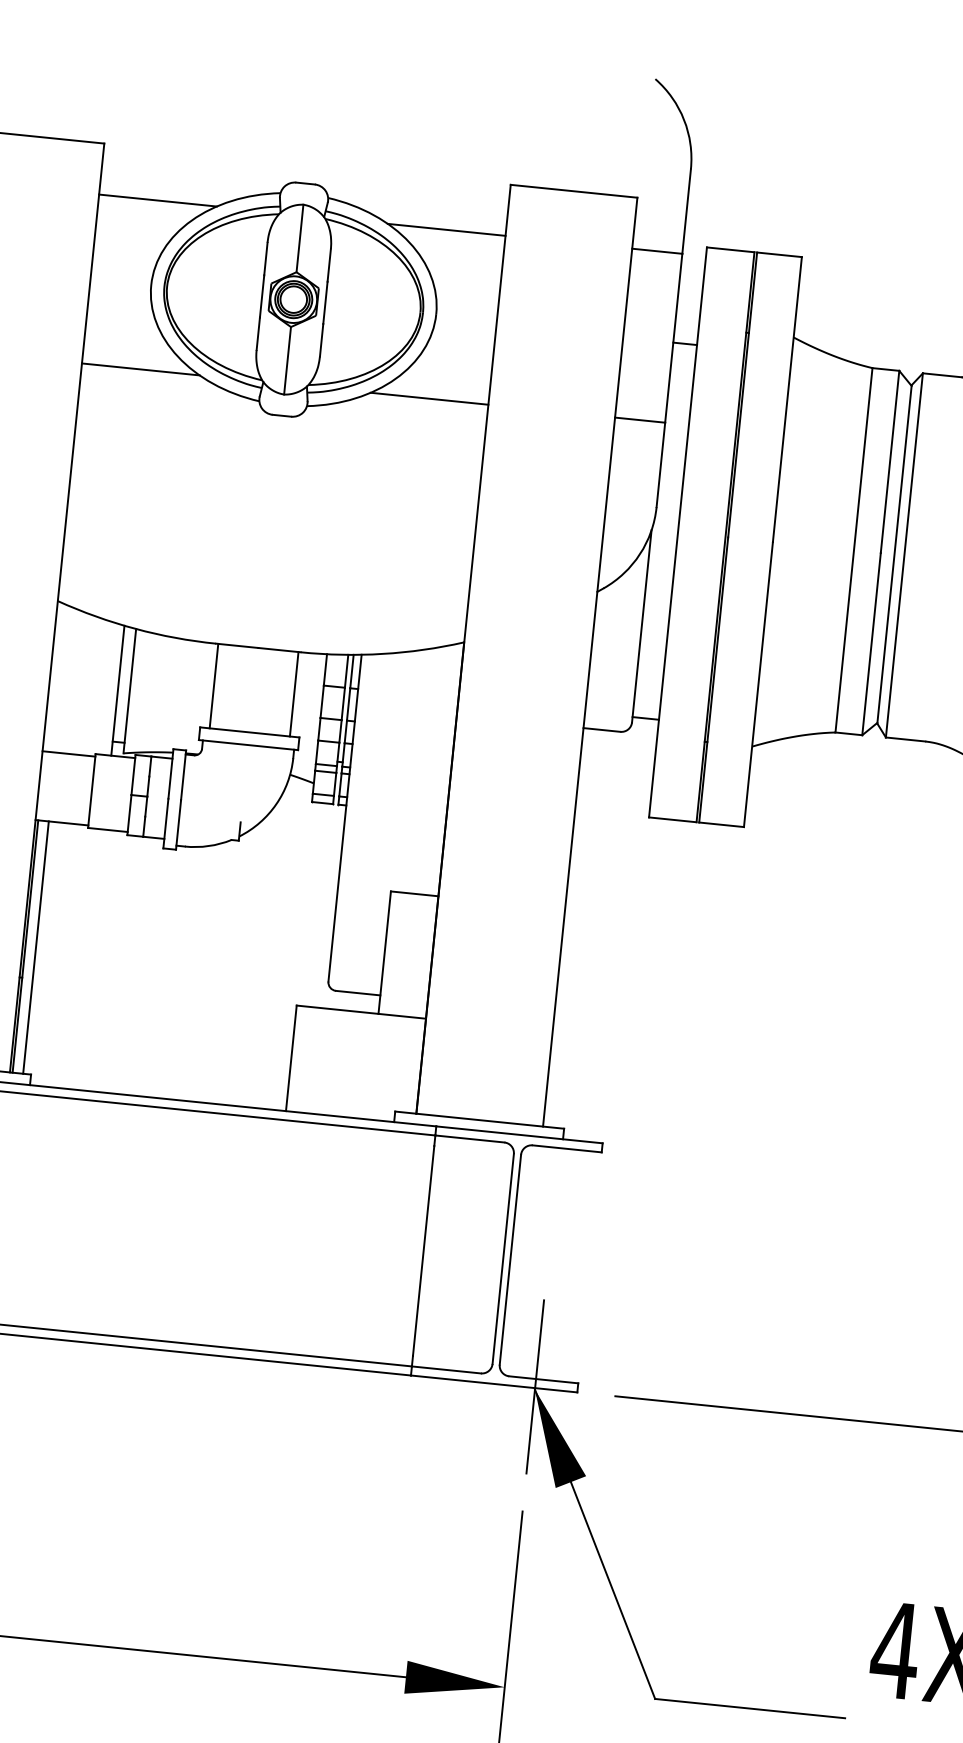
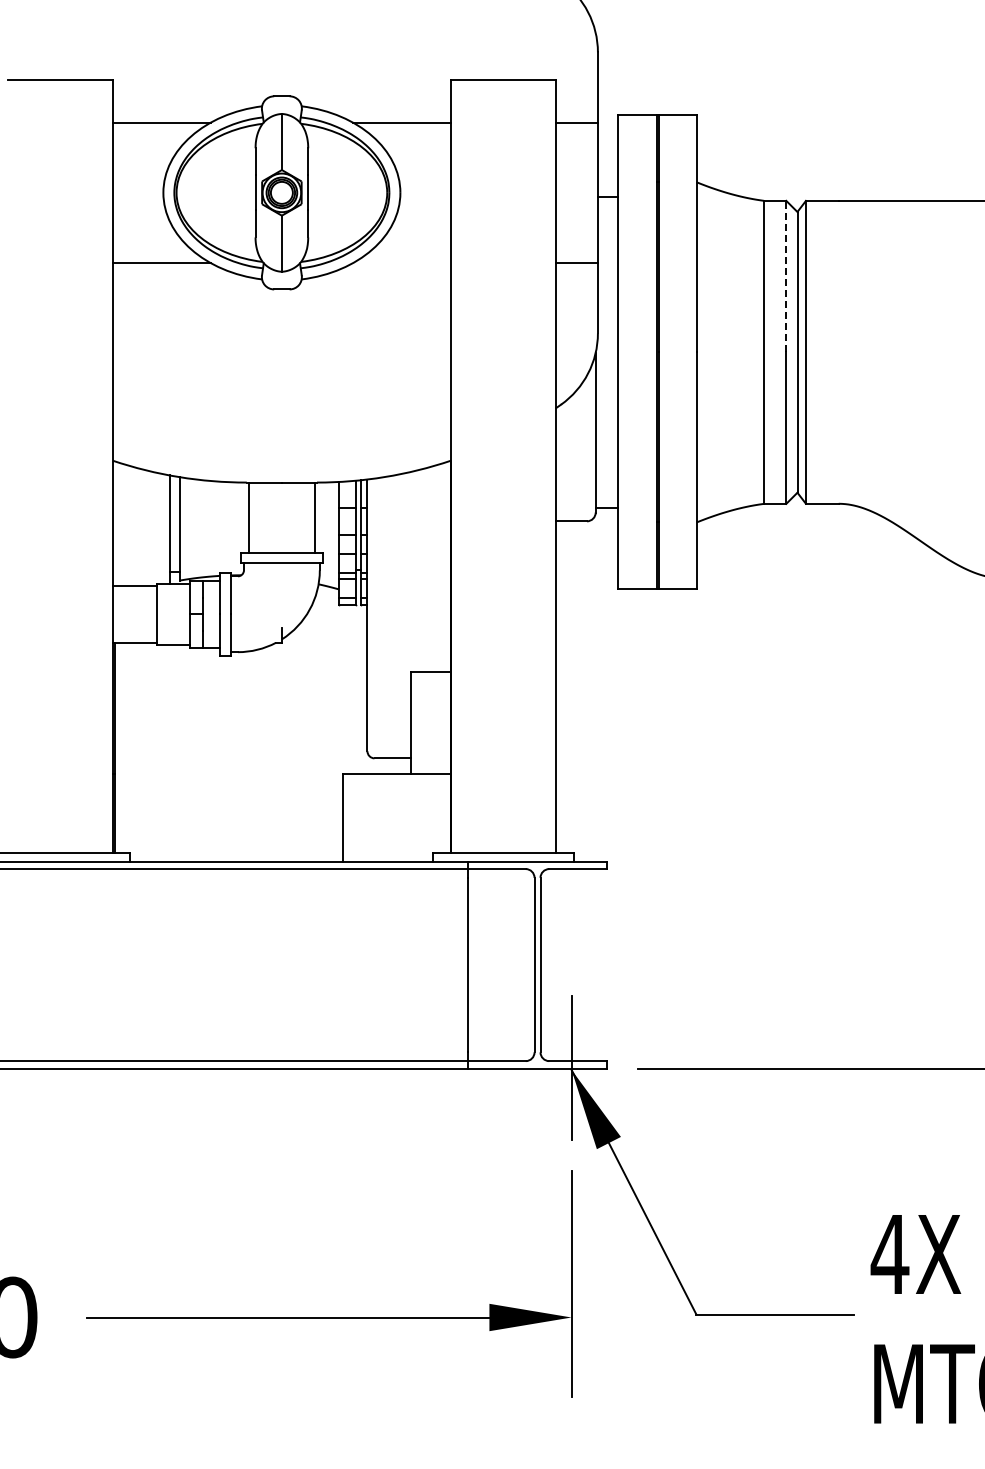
line: (428, 399) -> (401, 263), removed
line: (890, 461) -> (786, 276), solid -> dashed
line: (35, 947) -> (123, 747), removed

